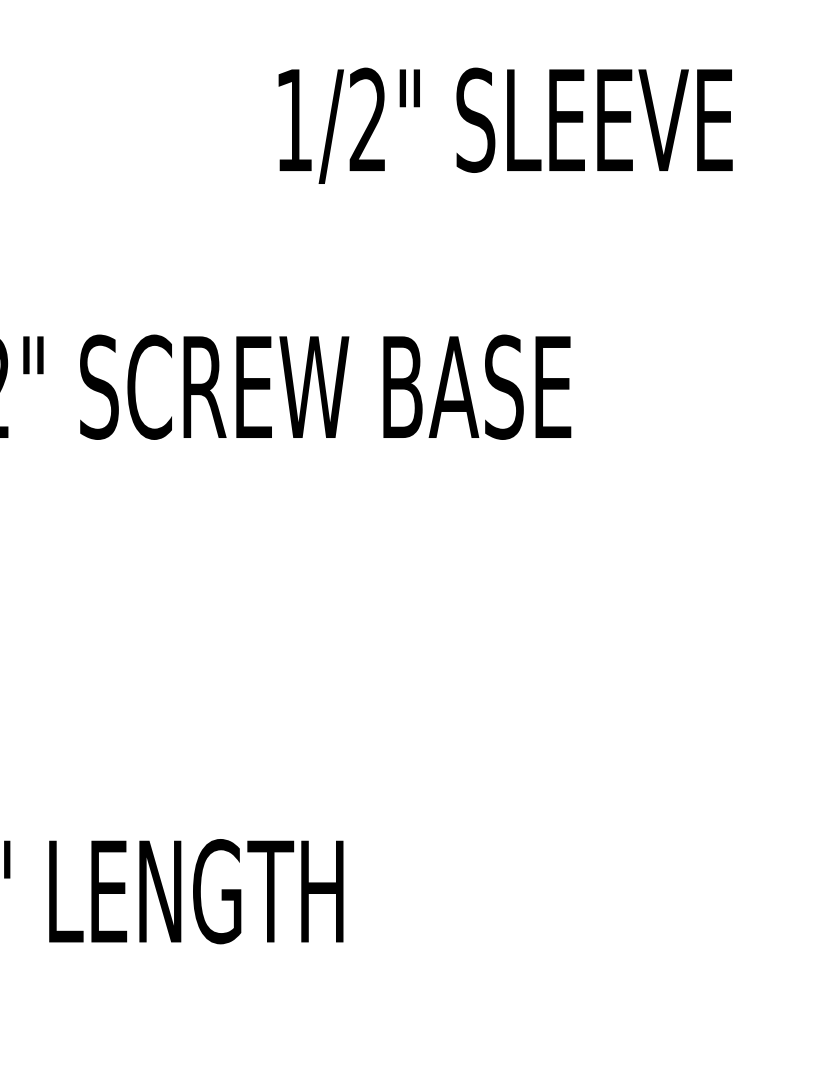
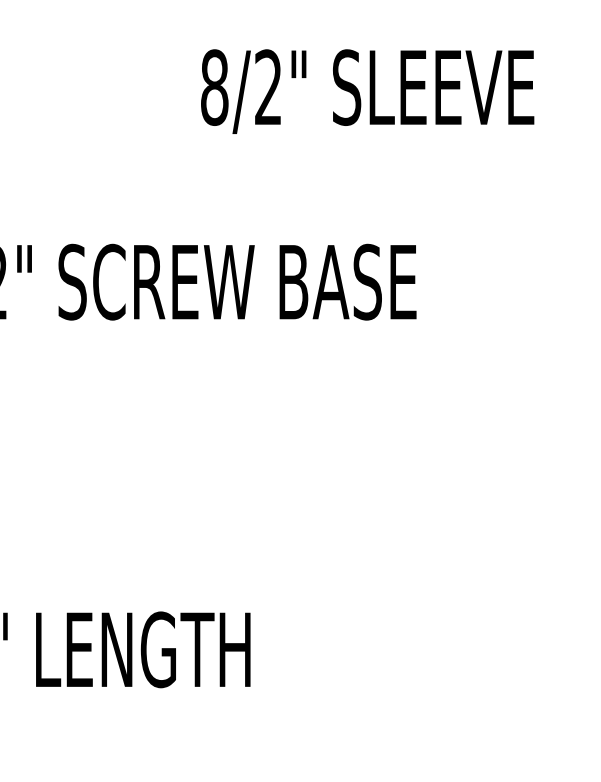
text: (294, 119) -> (214, 87), 1/2" -> 8/2"

